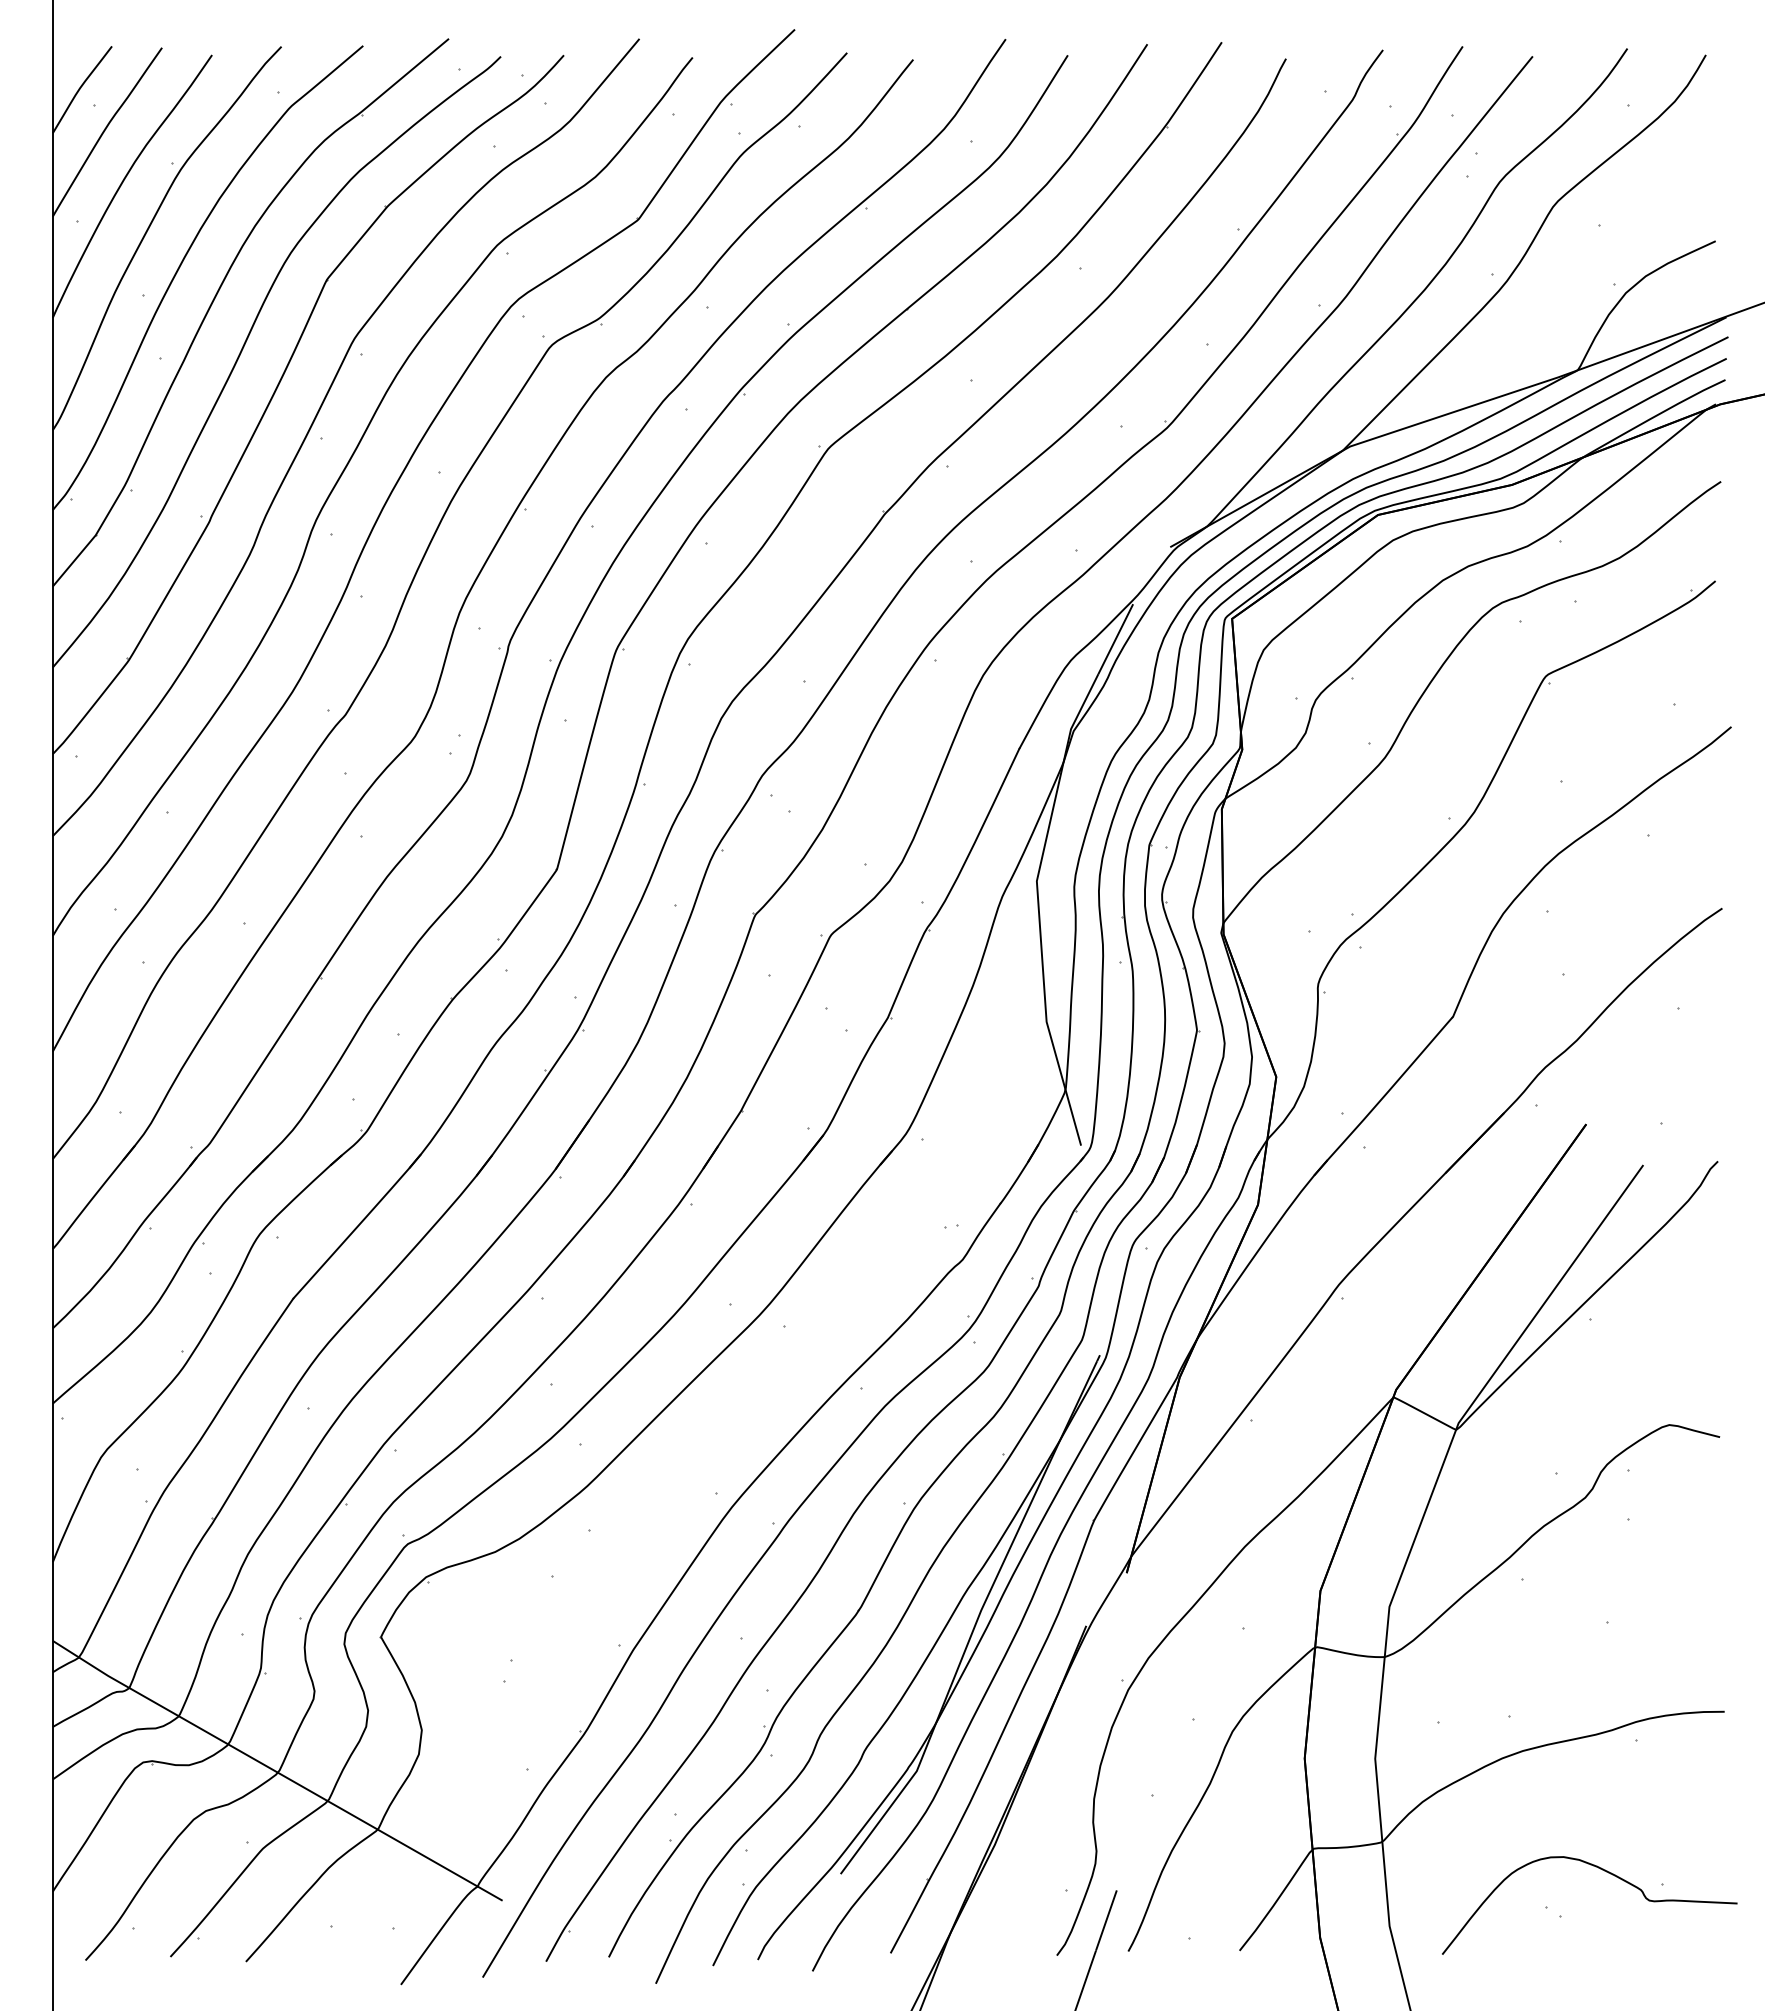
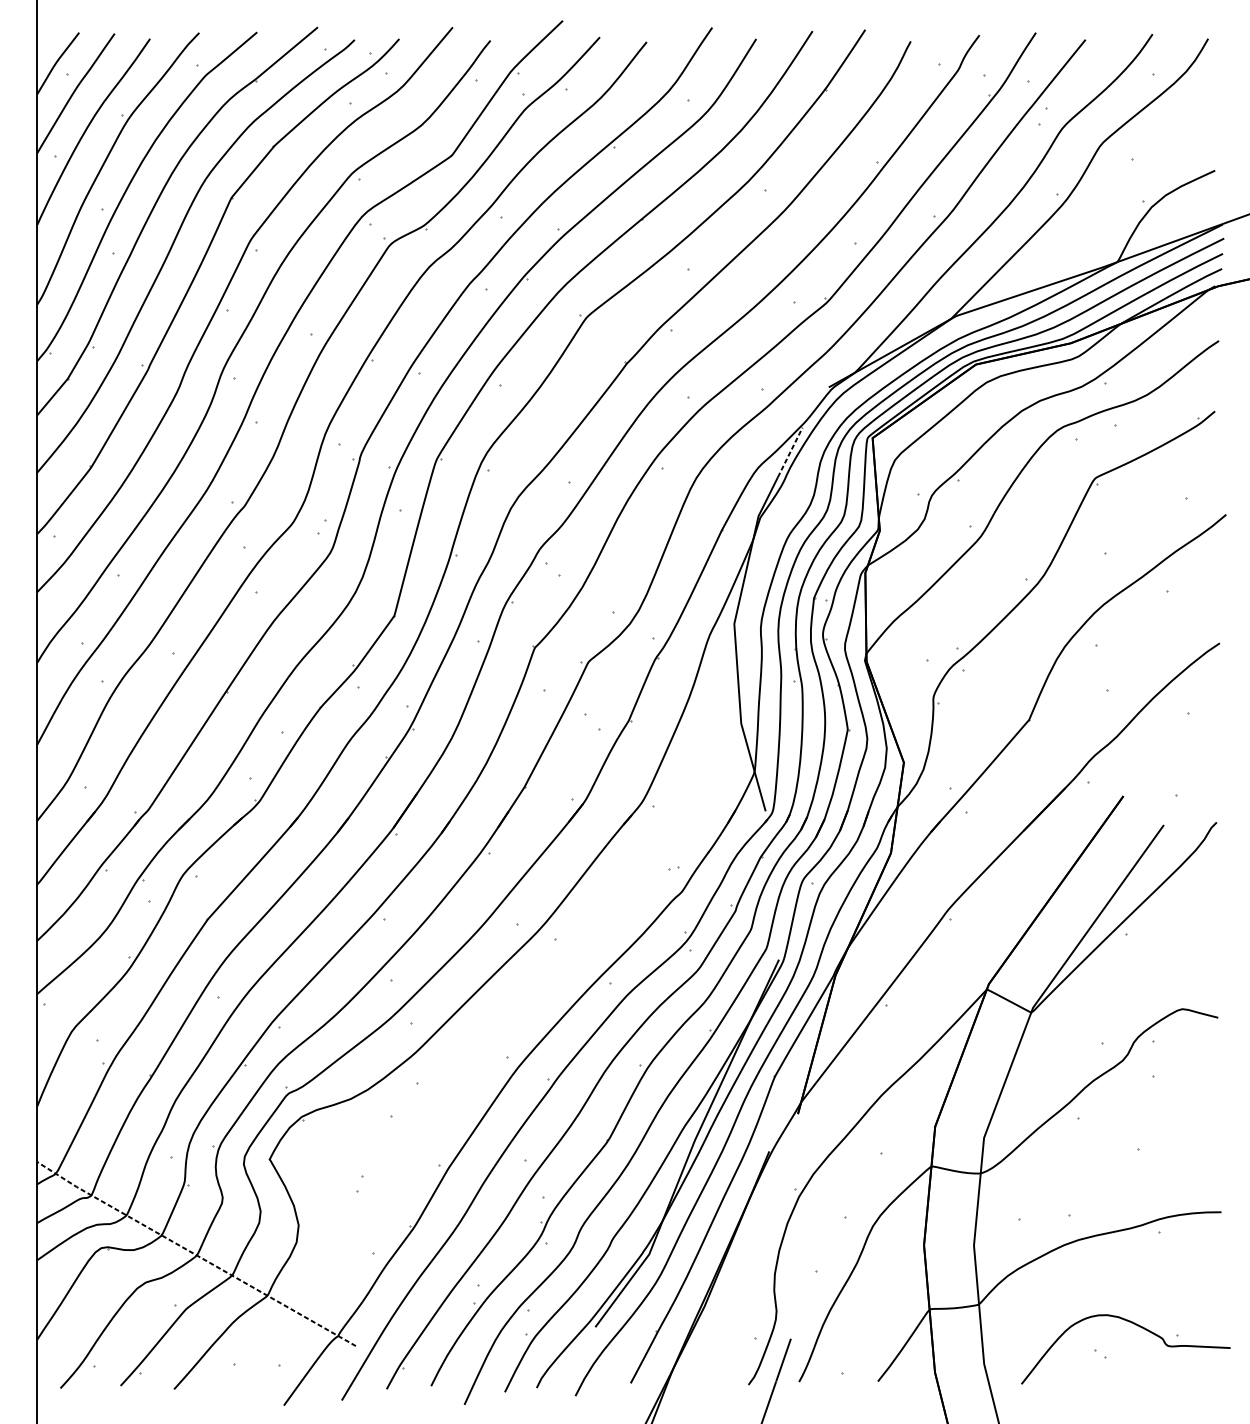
line: (1116, 638) -> (790, 452), solid -> dashed
line: (275, 1771) -> (195, 1254), solid -> dashed

